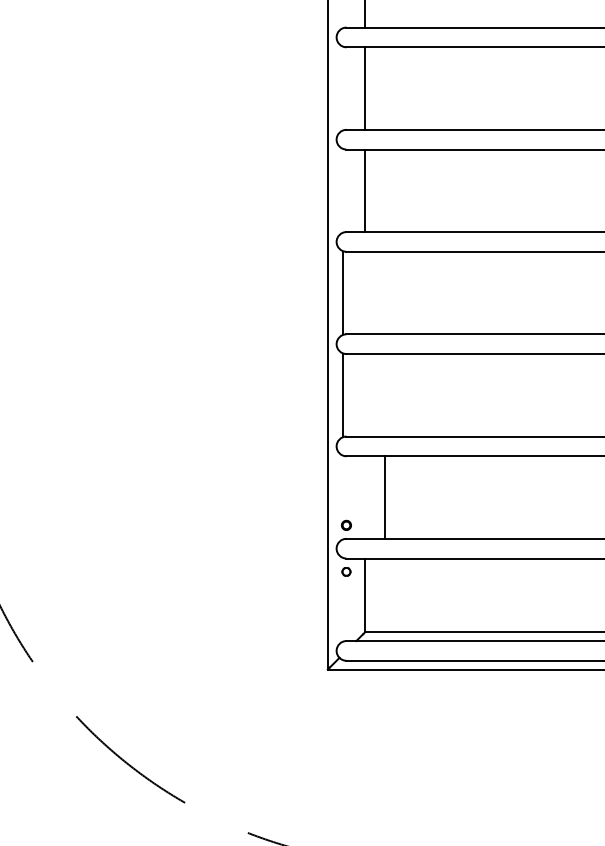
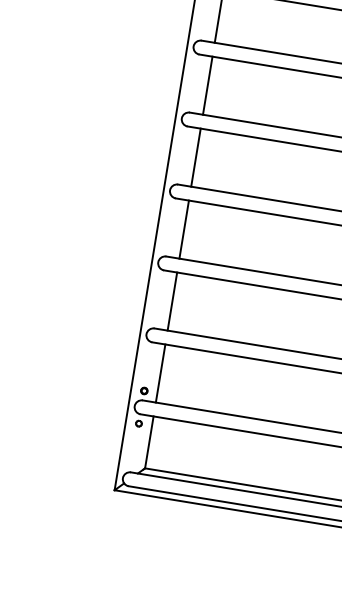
line: (343, 292) -> (184, 229), moved
line: (343, 395) -> (172, 301), moved
line: (385, 497) -> (160, 373), moved

